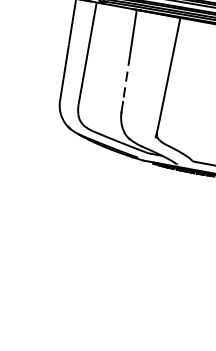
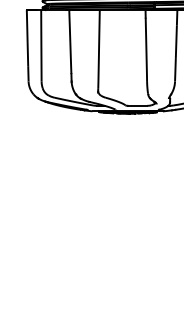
line: (126, 77) -> (70, 57), dashed -> solid

